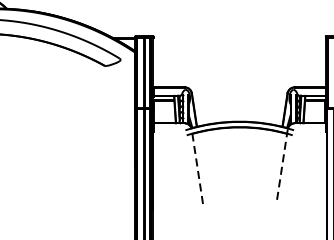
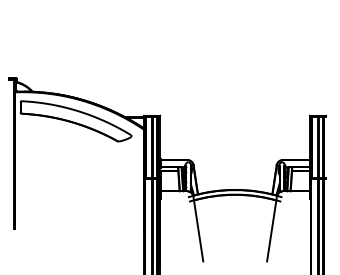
line: (197, 167) -> (198, 229), dashed -> solid
line: (282, 167) -> (272, 229), dashed -> solid

